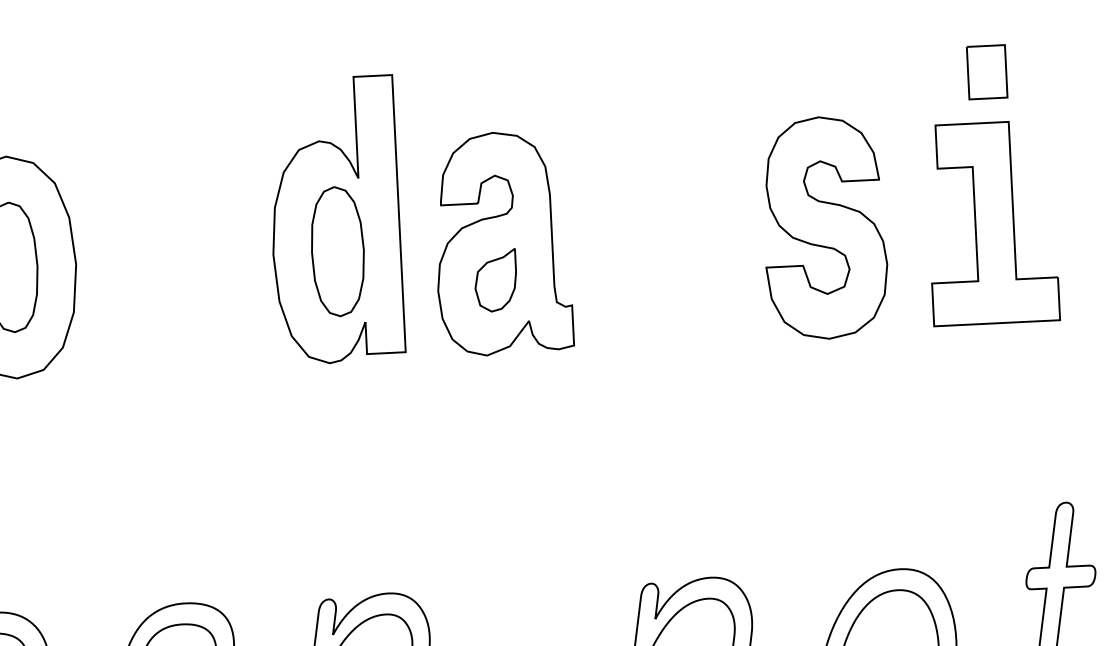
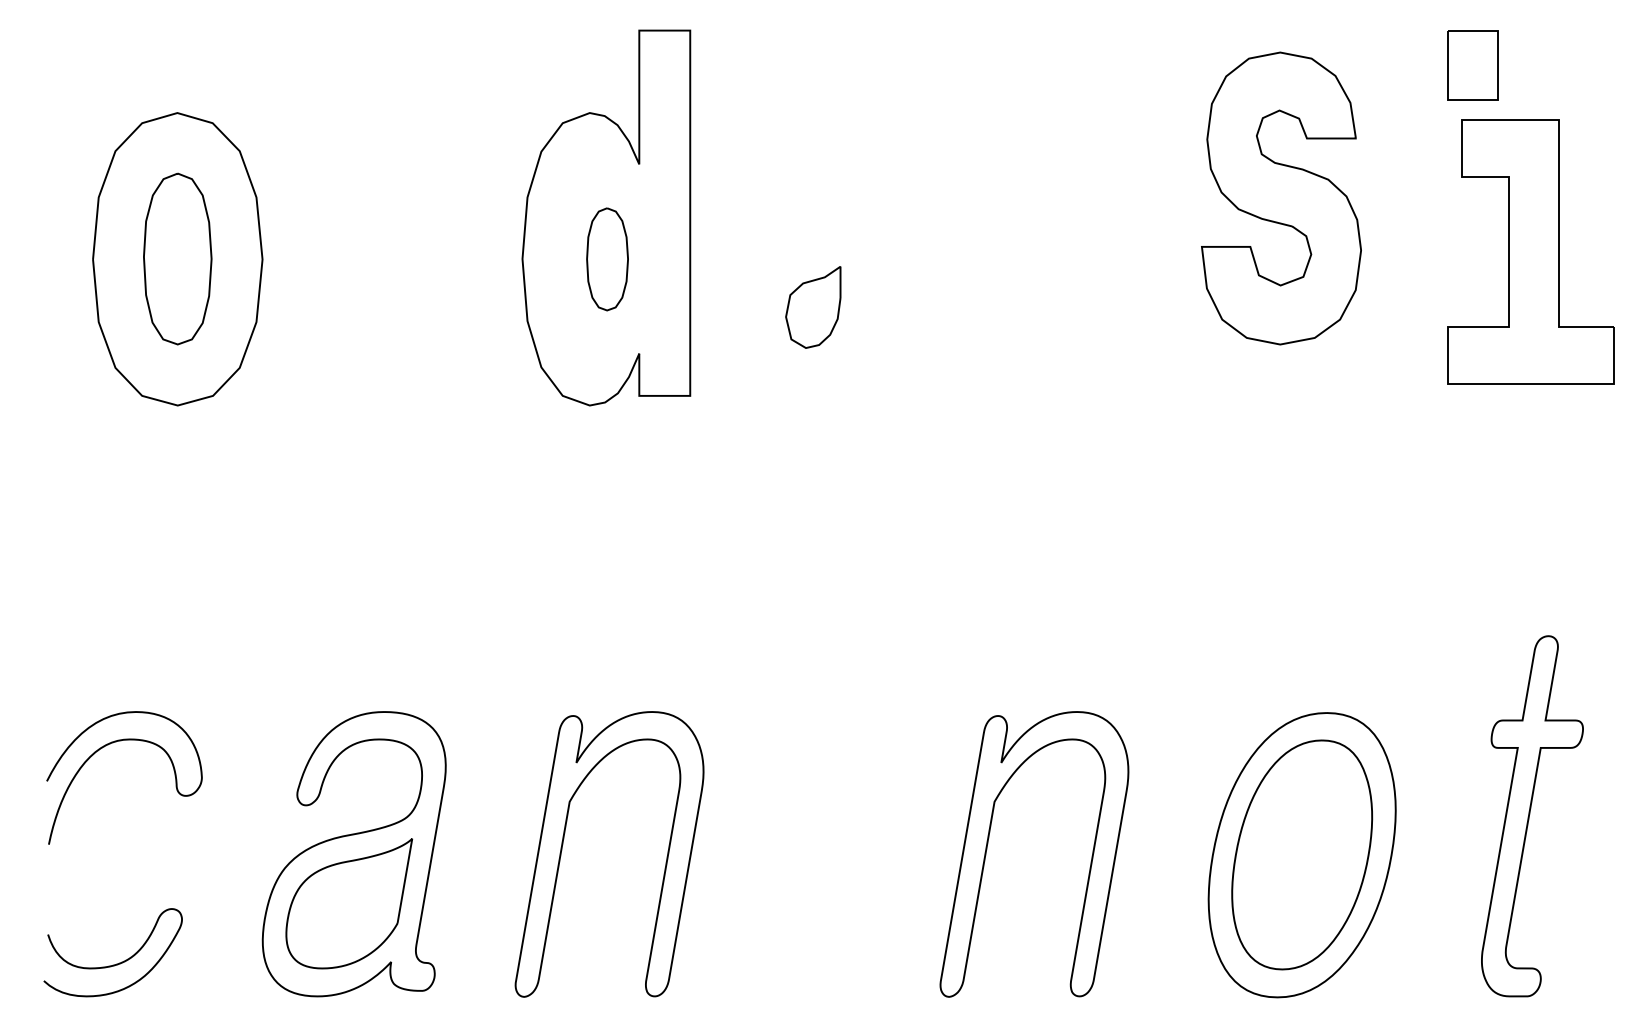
part: (992, 222) -> (1530, 251), moved
part: (824, 227) -> (1281, 198), moved
part: (502, 243) -> (824, 259), removed
part: (337, 251) -> (607, 259), size x0.6

